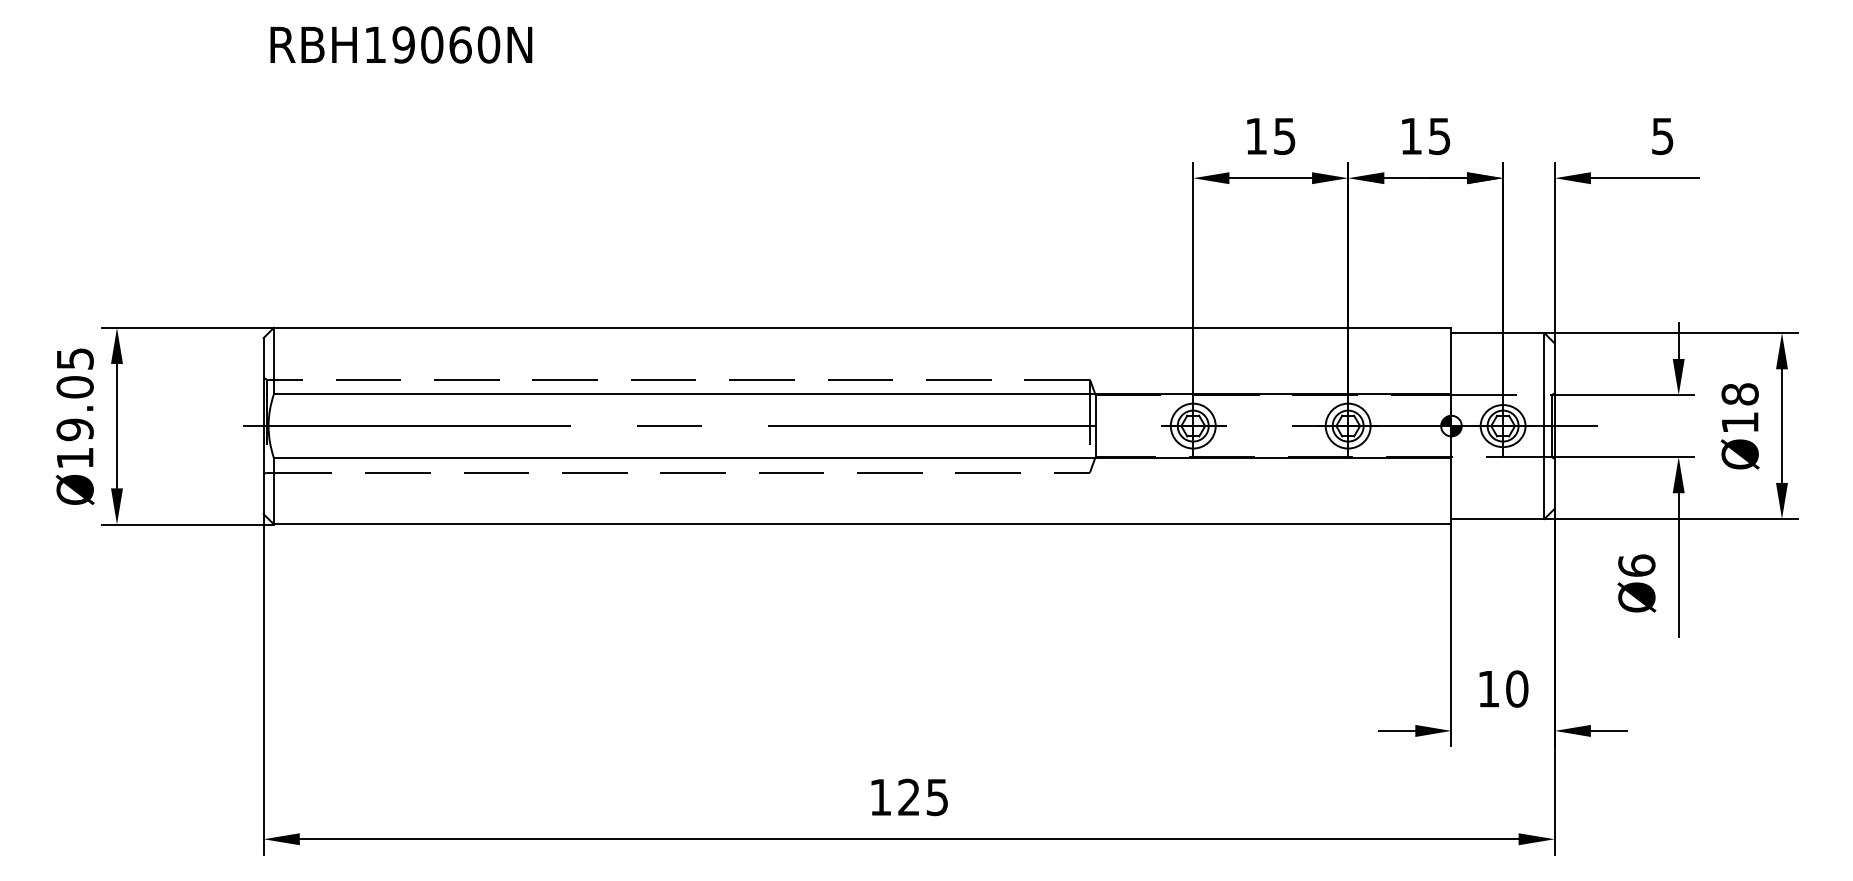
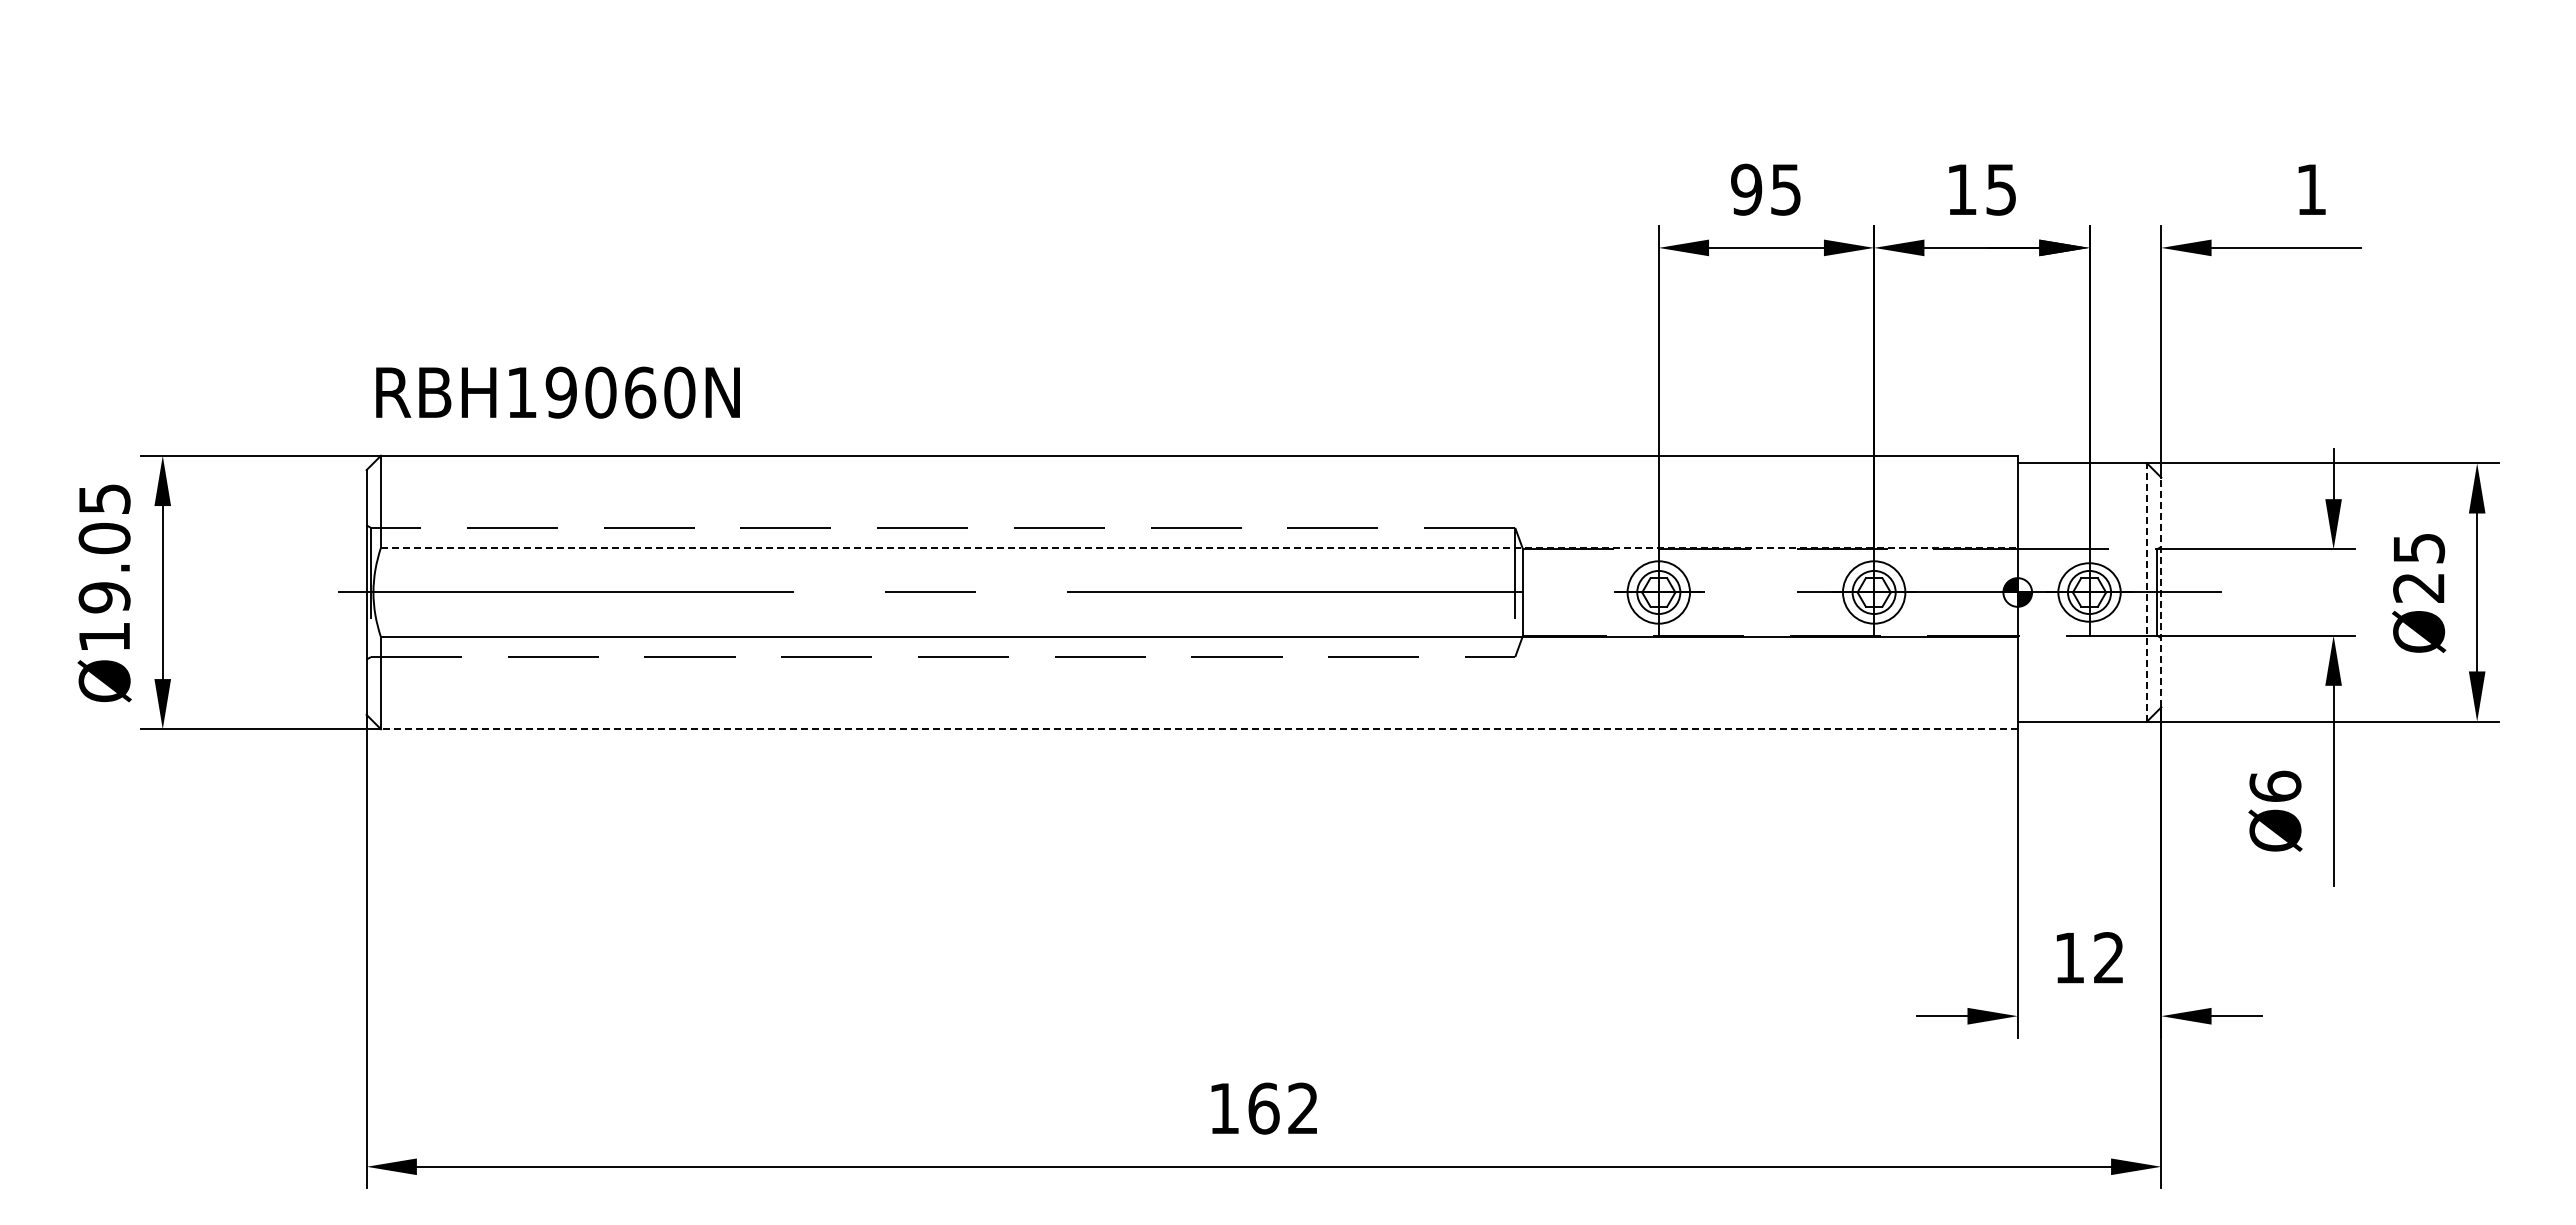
text: (400, 44) -> (557, 392), moved
text: (1256, 136) -> (1746, 189), 15 -> 95
text: (1662, 136) -> (2310, 189), 5 -> 1
line: (862, 393) -> (1199, 547), solid -> dashed
text: (1740, 408) -> (2419, 567), Ø18 -> Ø25
line: (1544, 425) -> (2146, 591), solid -> dashed
line: (1554, 426) -> (2161, 592), solid -> dashed
line: (862, 524) -> (1198, 729), solid -> dashed
text: (1516, 689) -> (2108, 958), 10 -> 12
text: (922, 797) -> (1282, 1108), 125 -> 162

